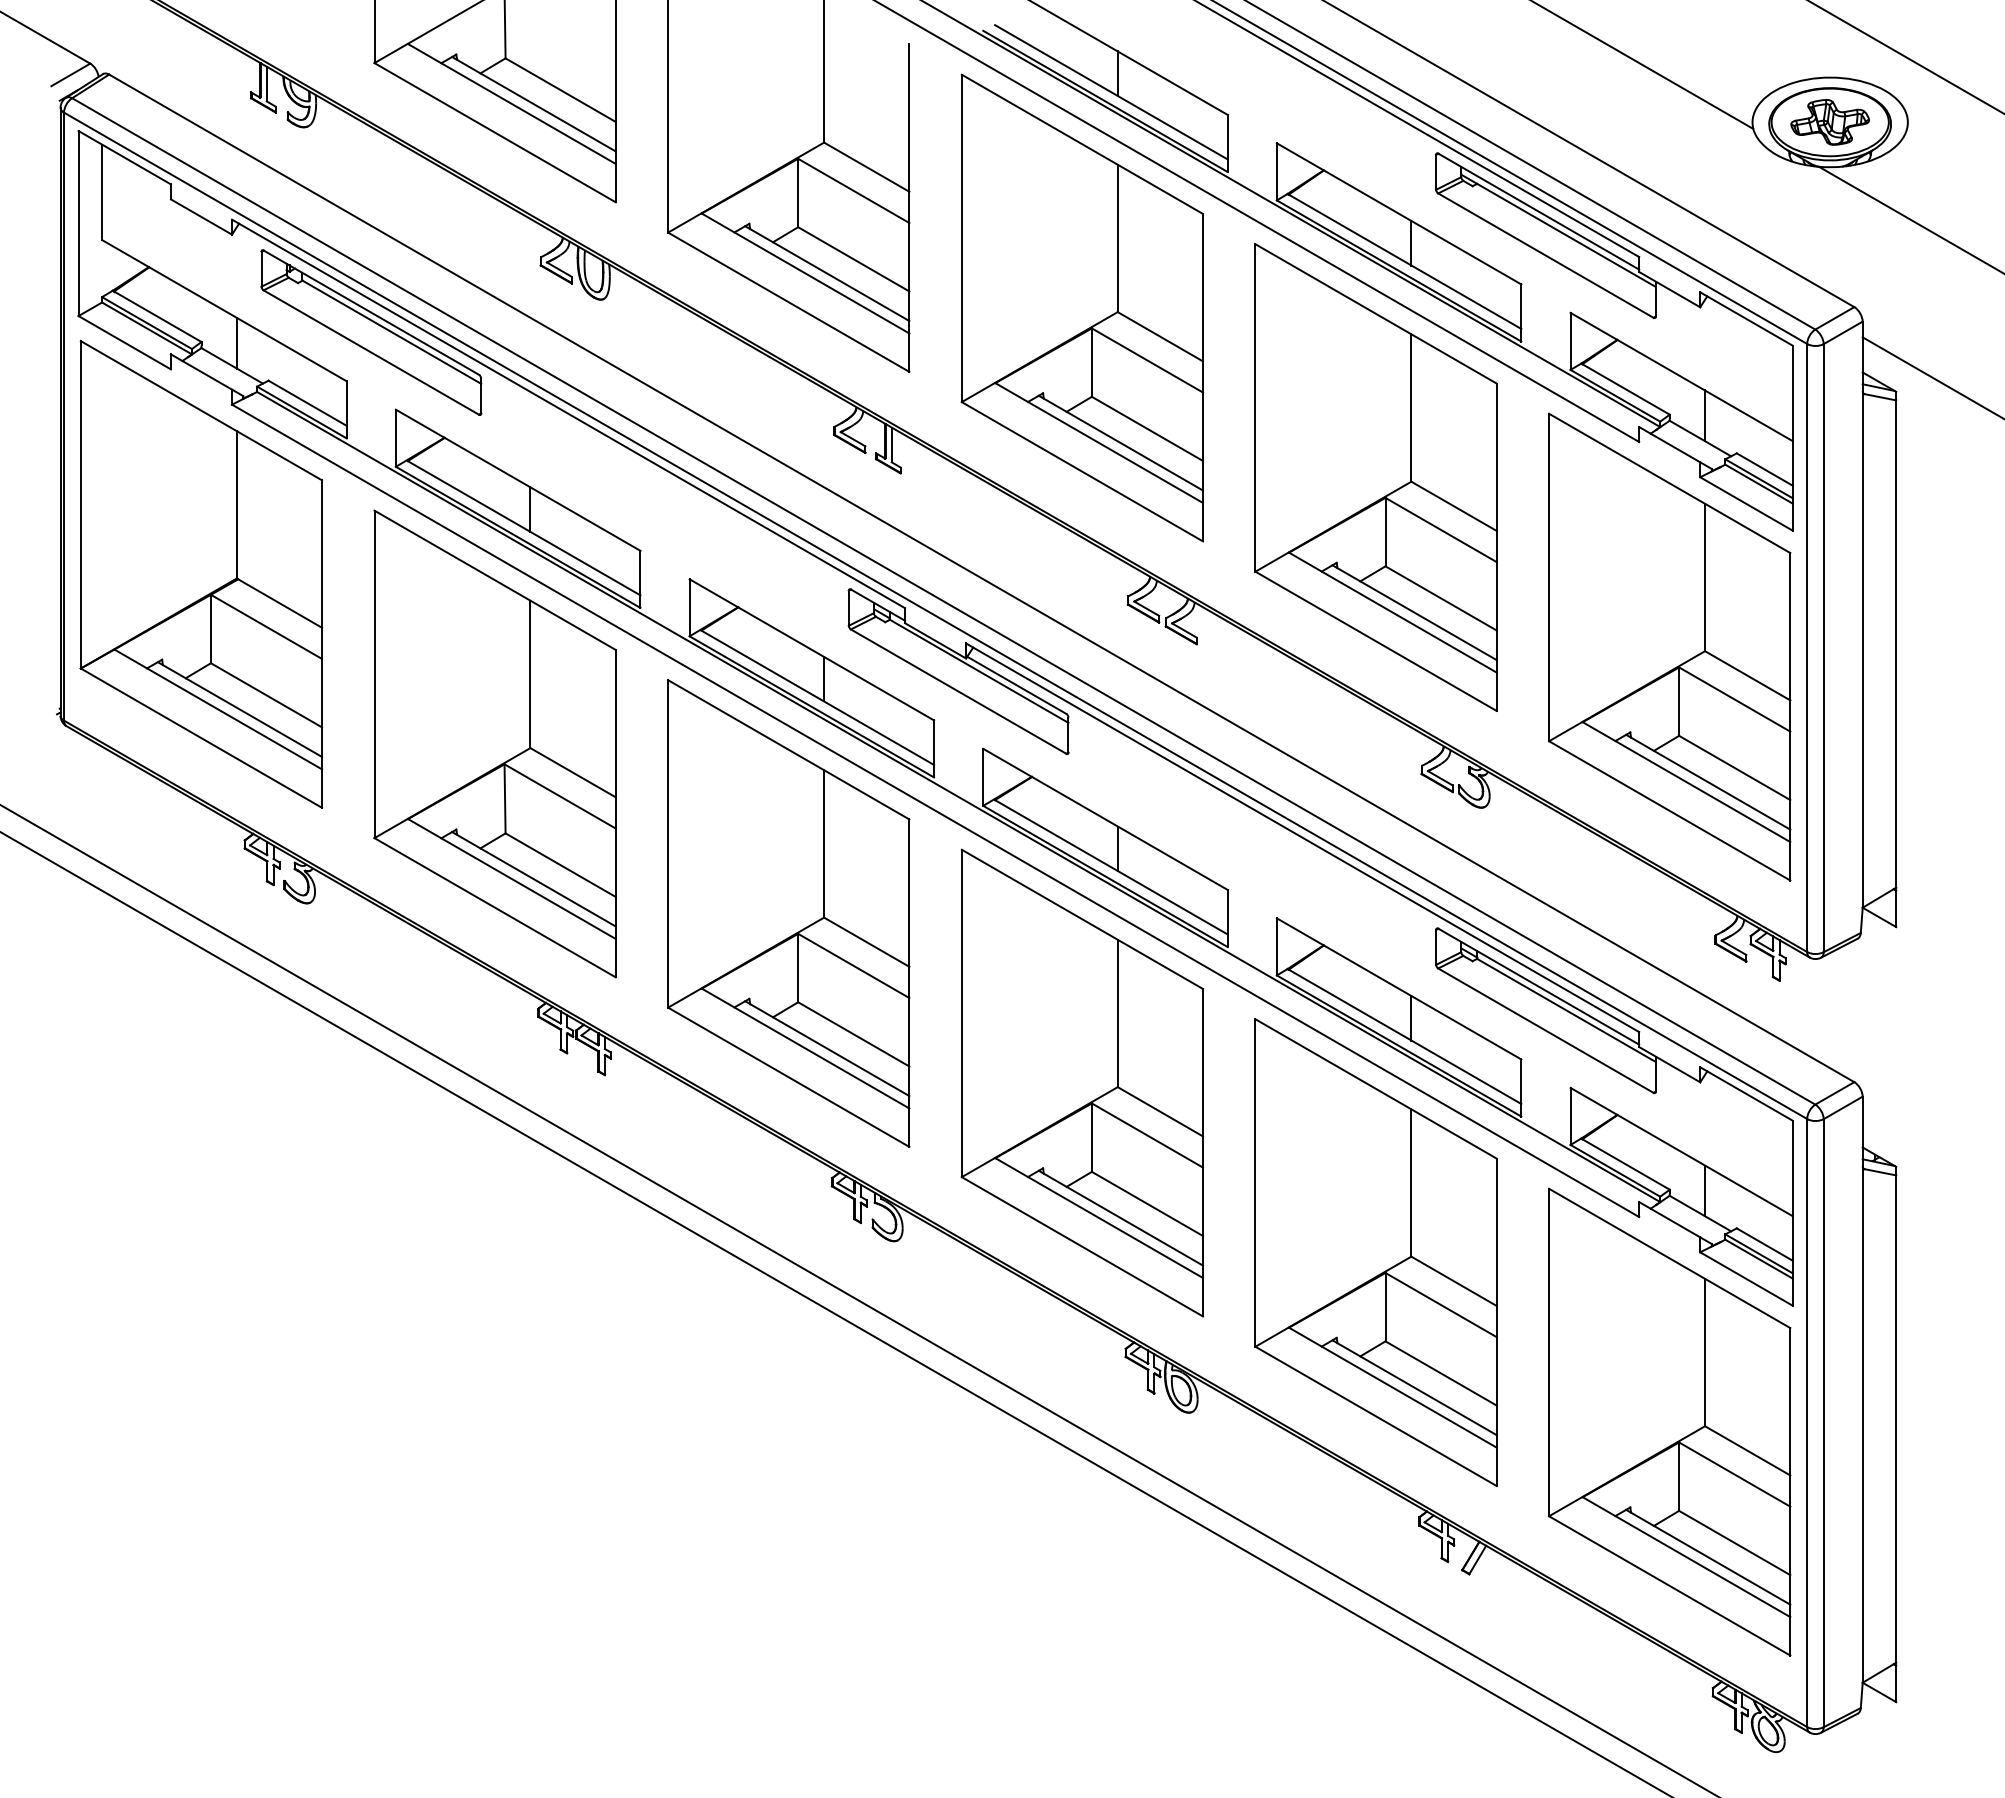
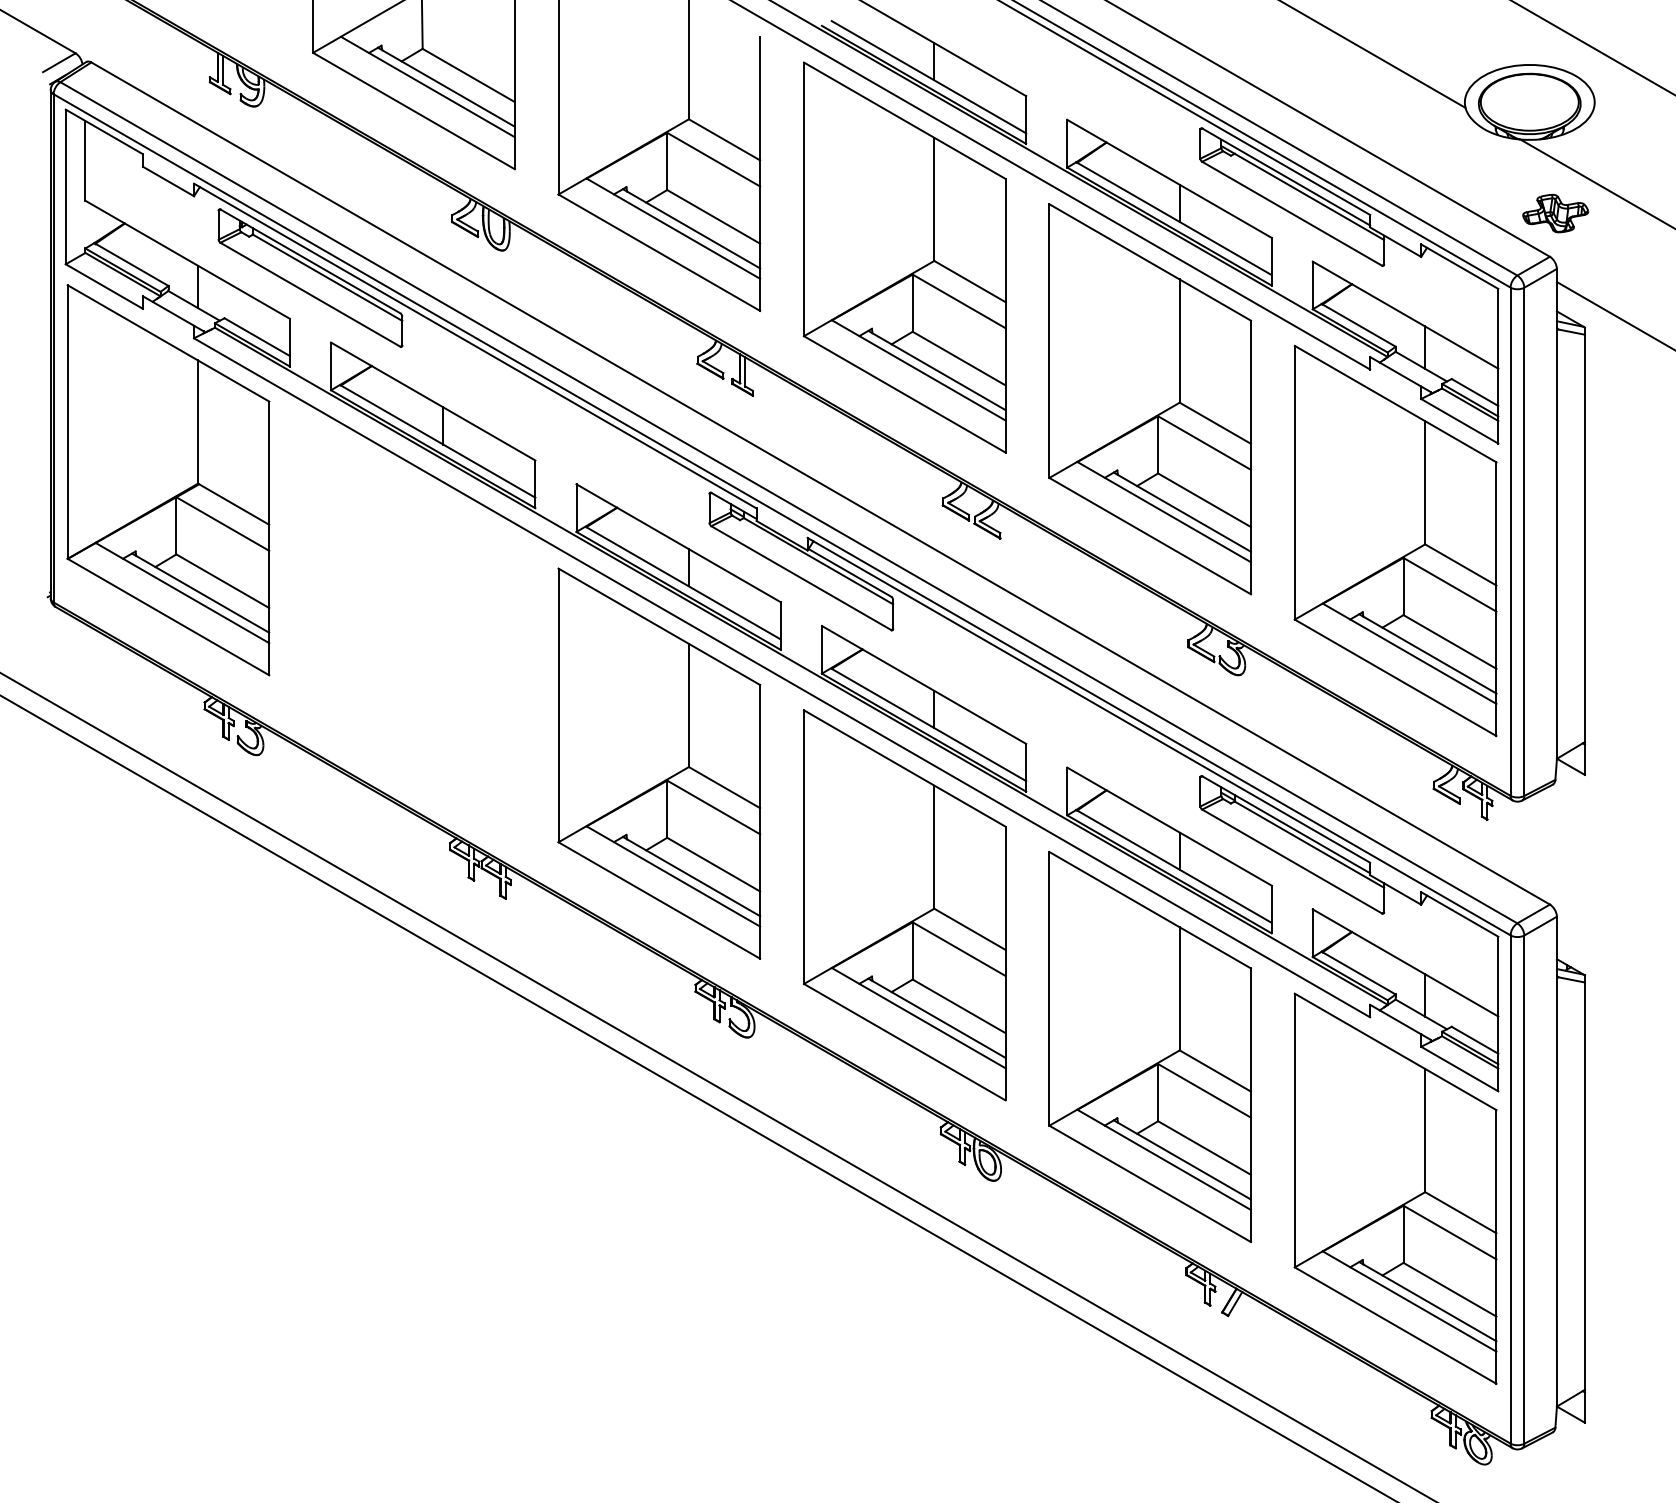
part: (1830, 122) -> (1555, 213), moved
part: (494, 743) -> (413, 621), removed

